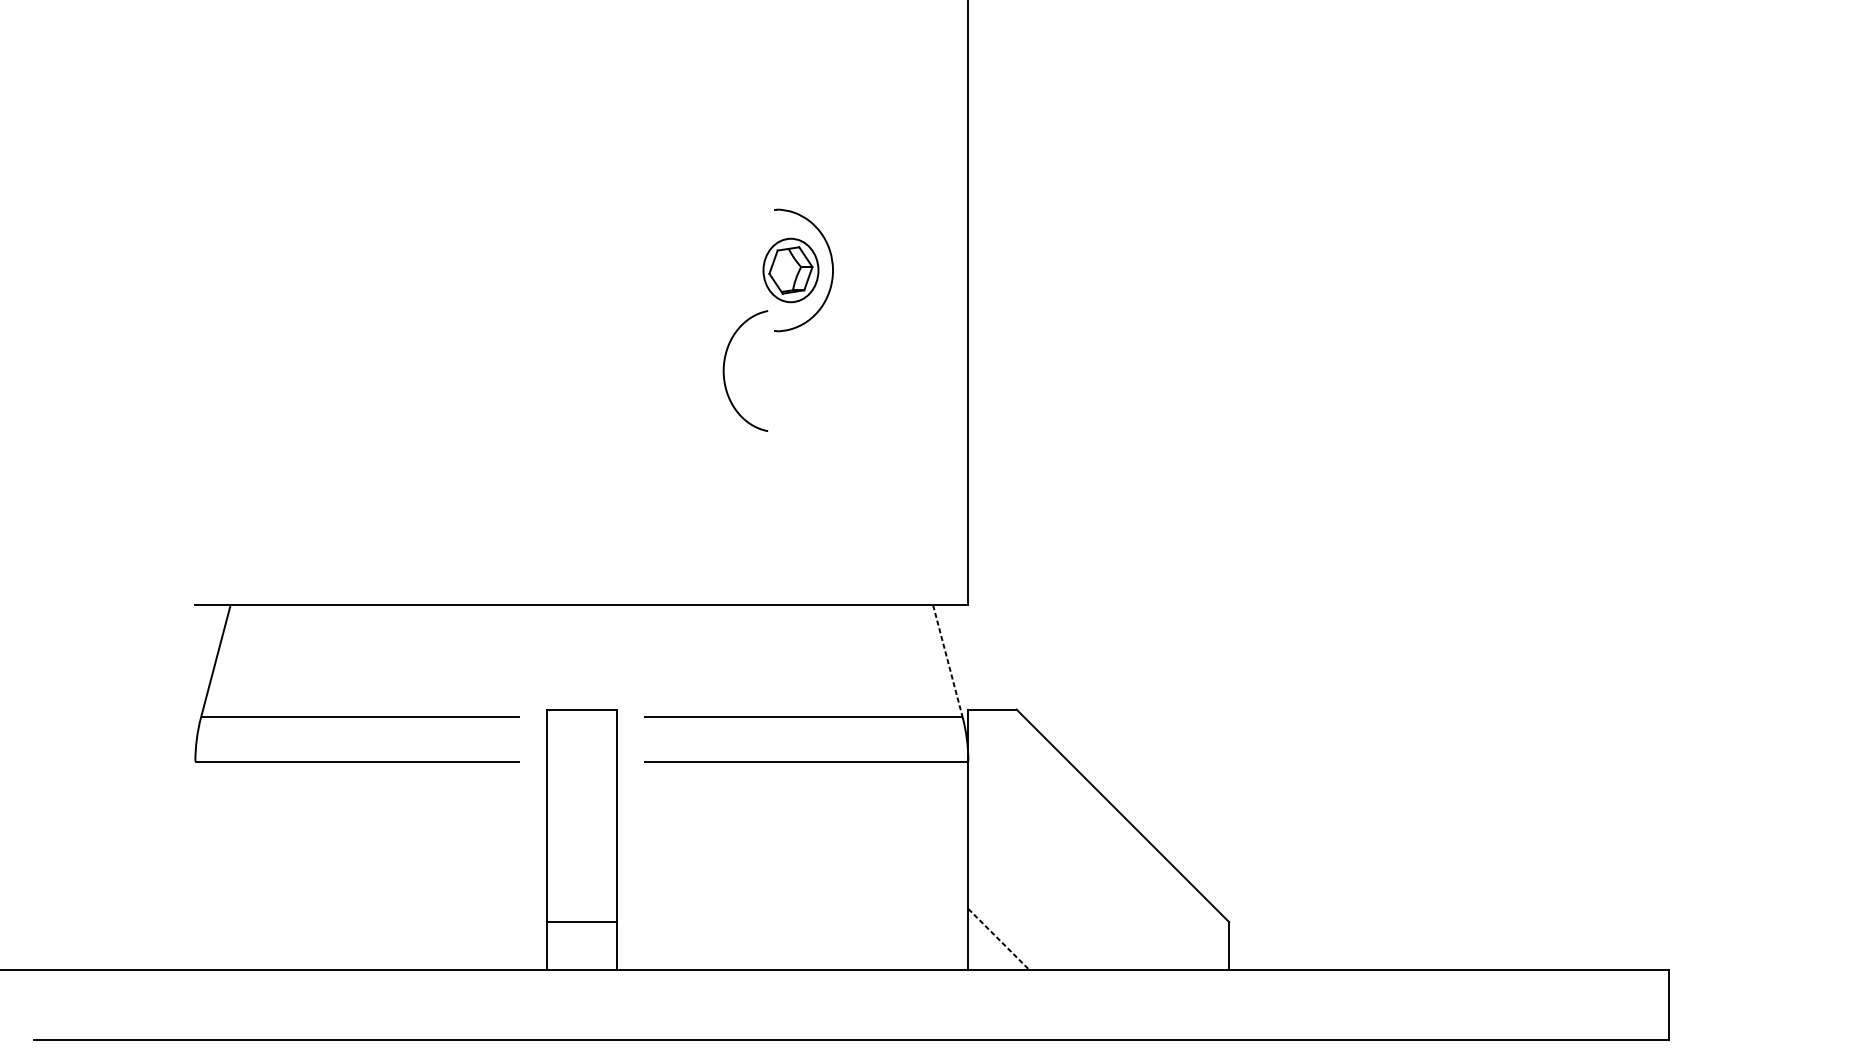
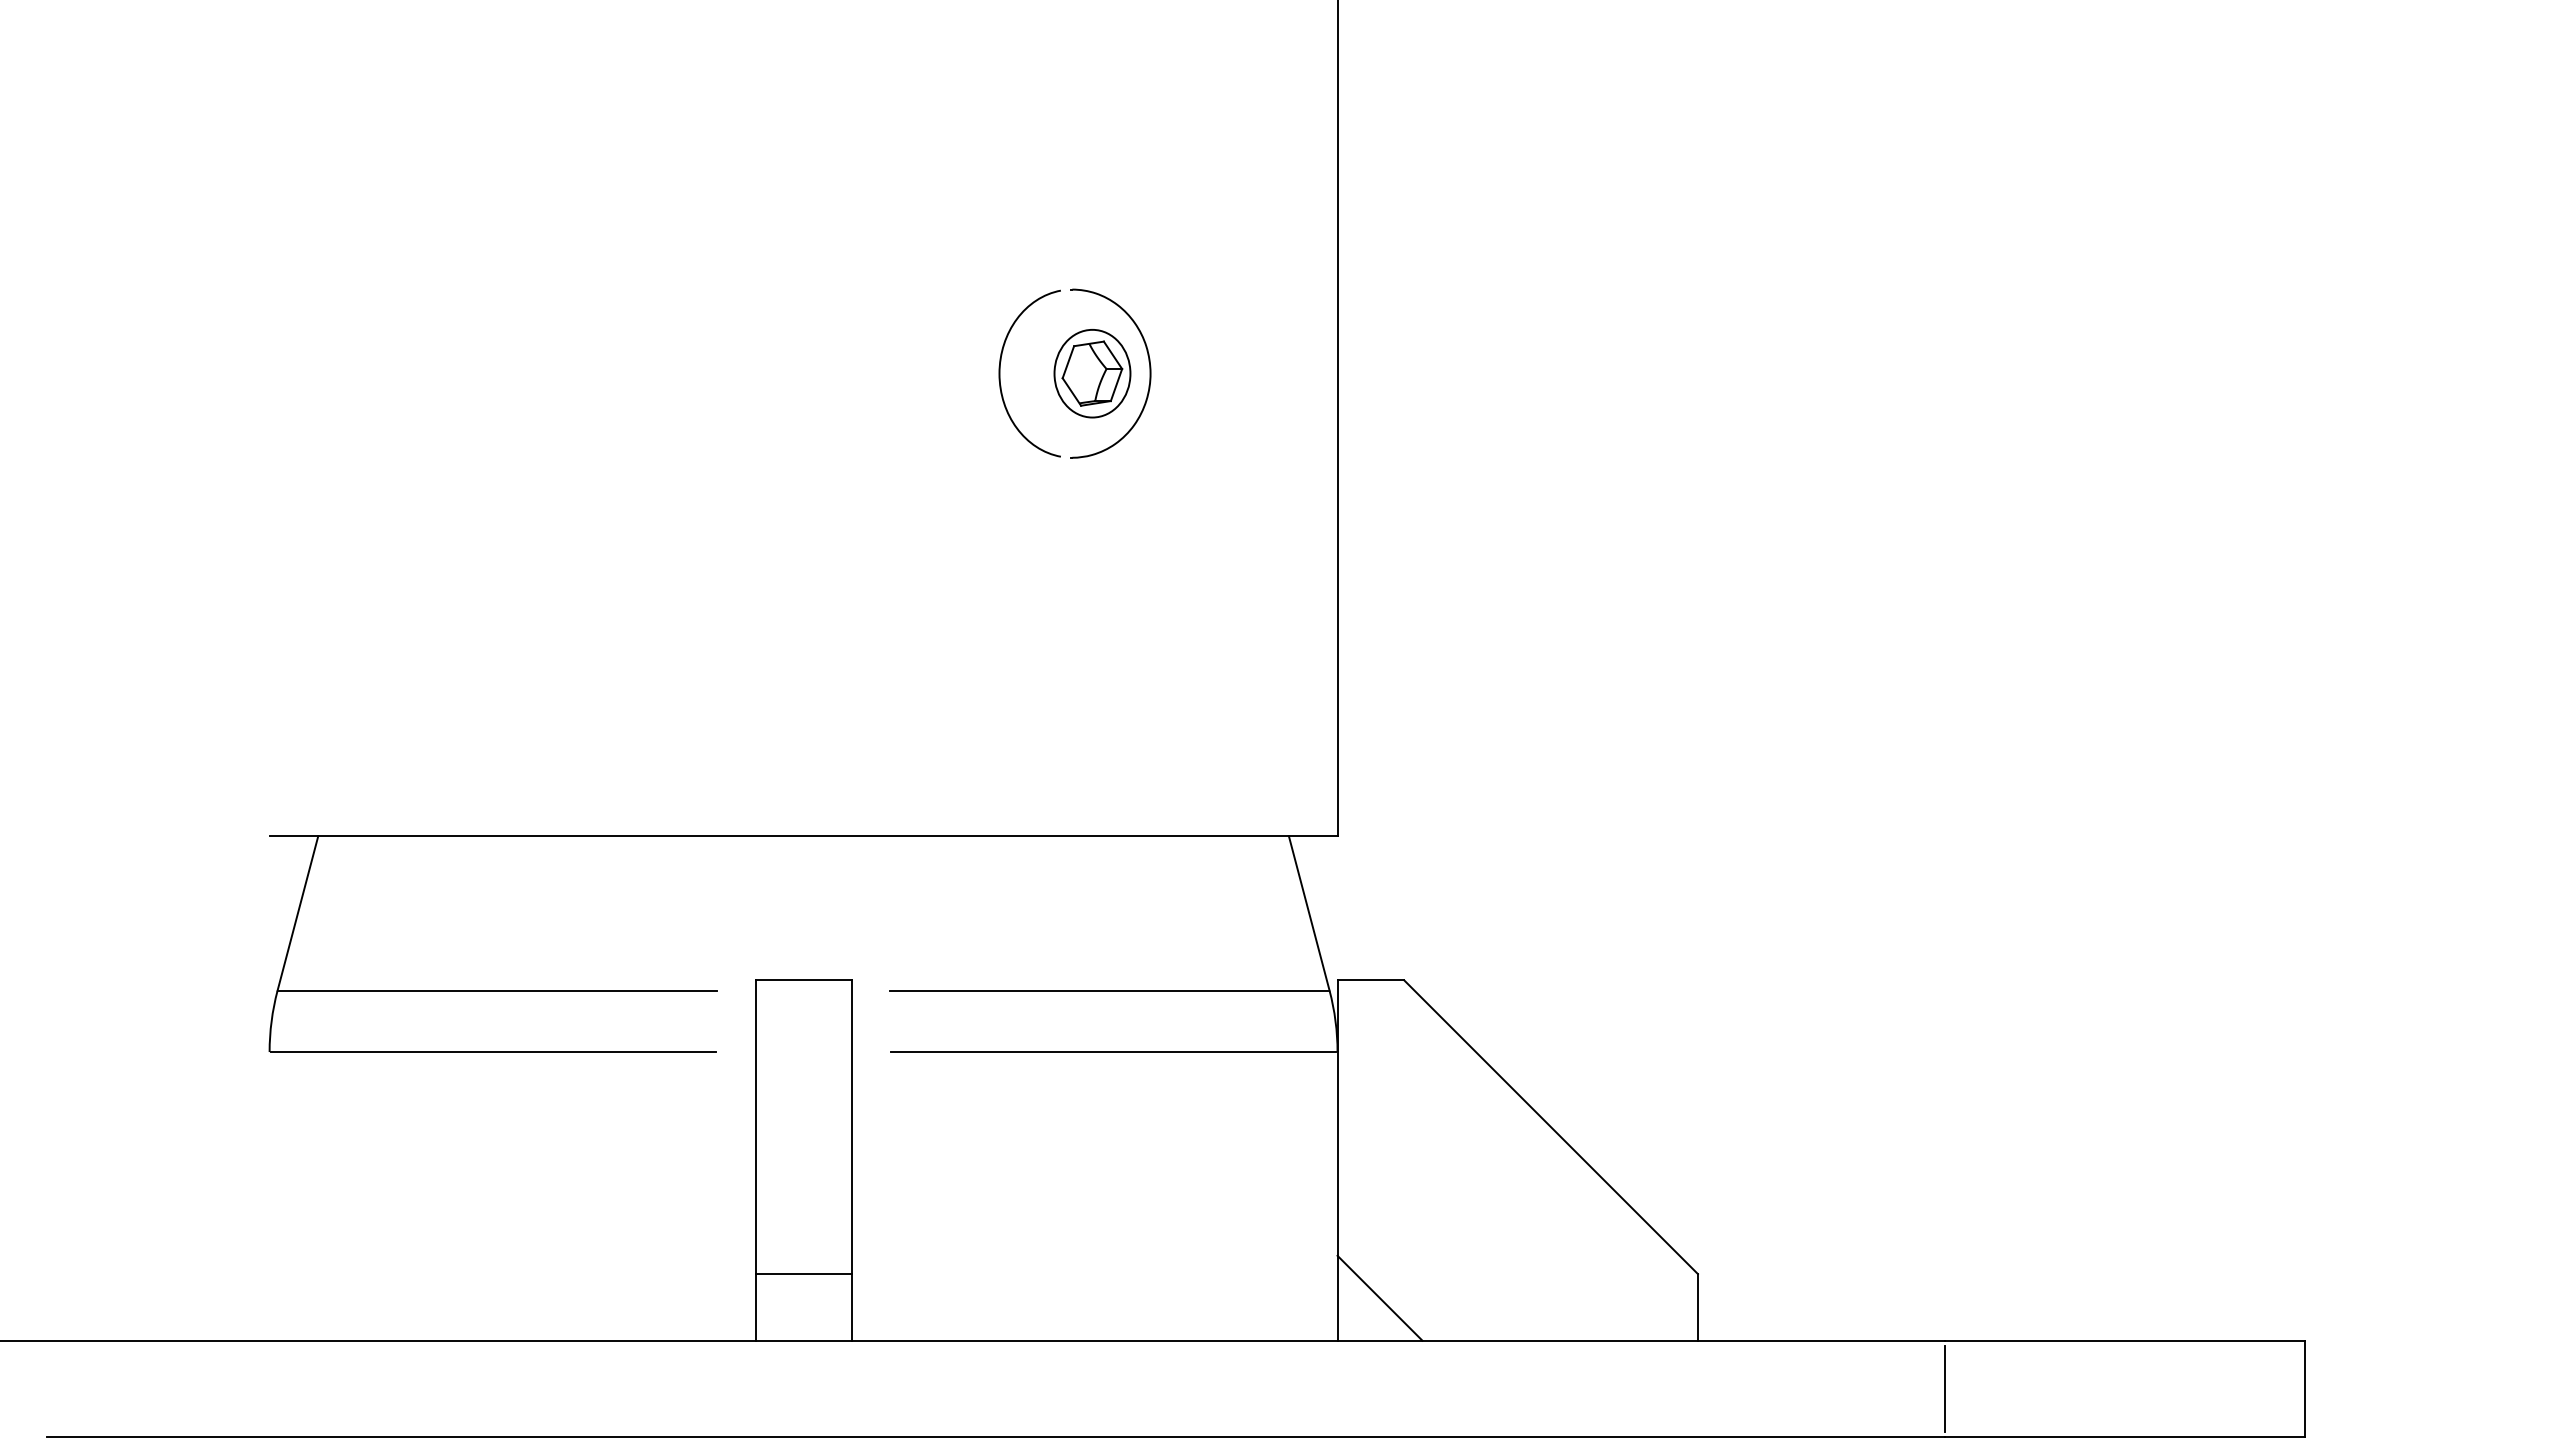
curve: (724, 370) -> (1000, 373), moved
line: (948, 661) -> (1309, 913), dashed -> solid
line: (999, 939) -> (1380, 1298), dashed -> solid
line: (1407, 1005) -> (1944, 1388), added

